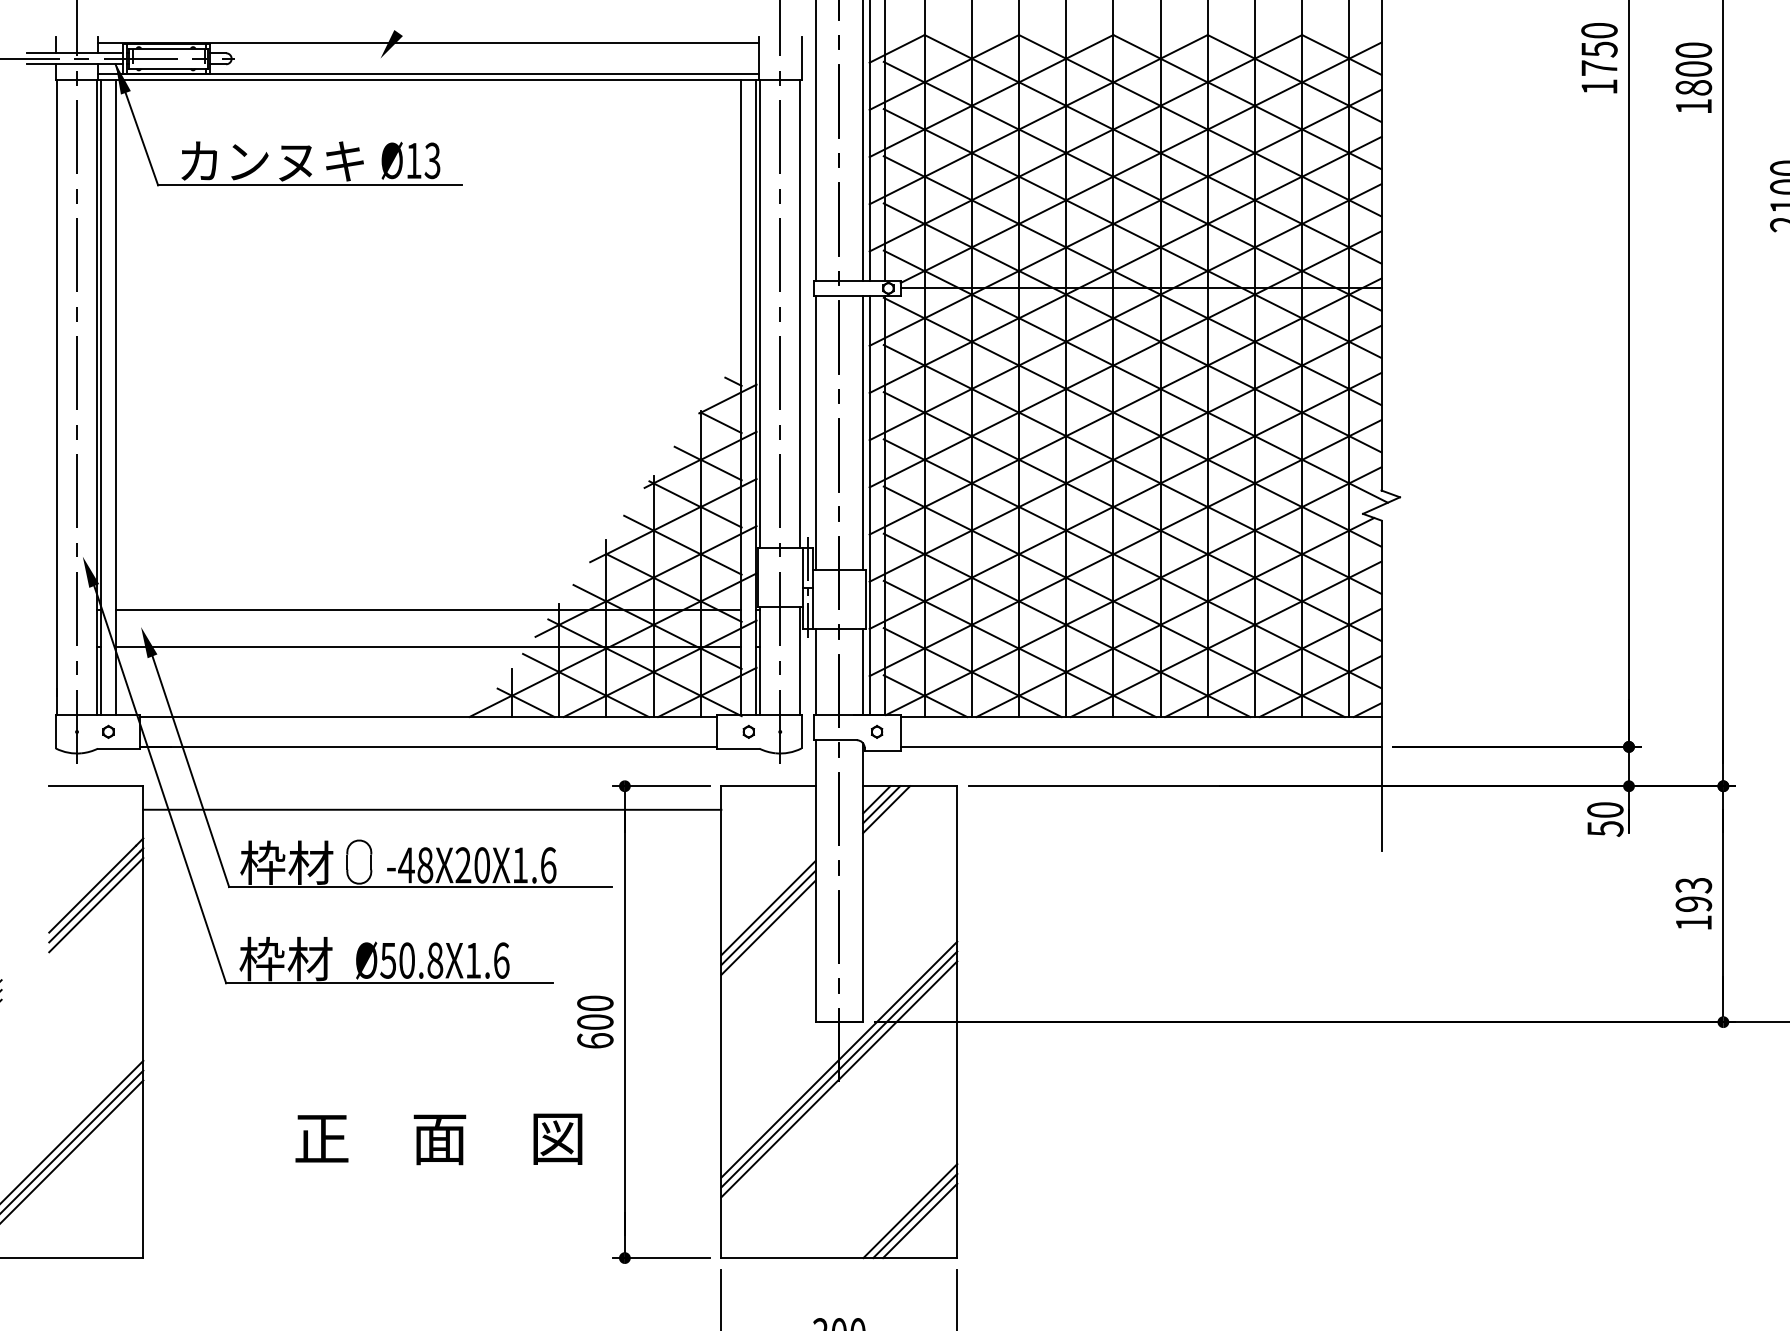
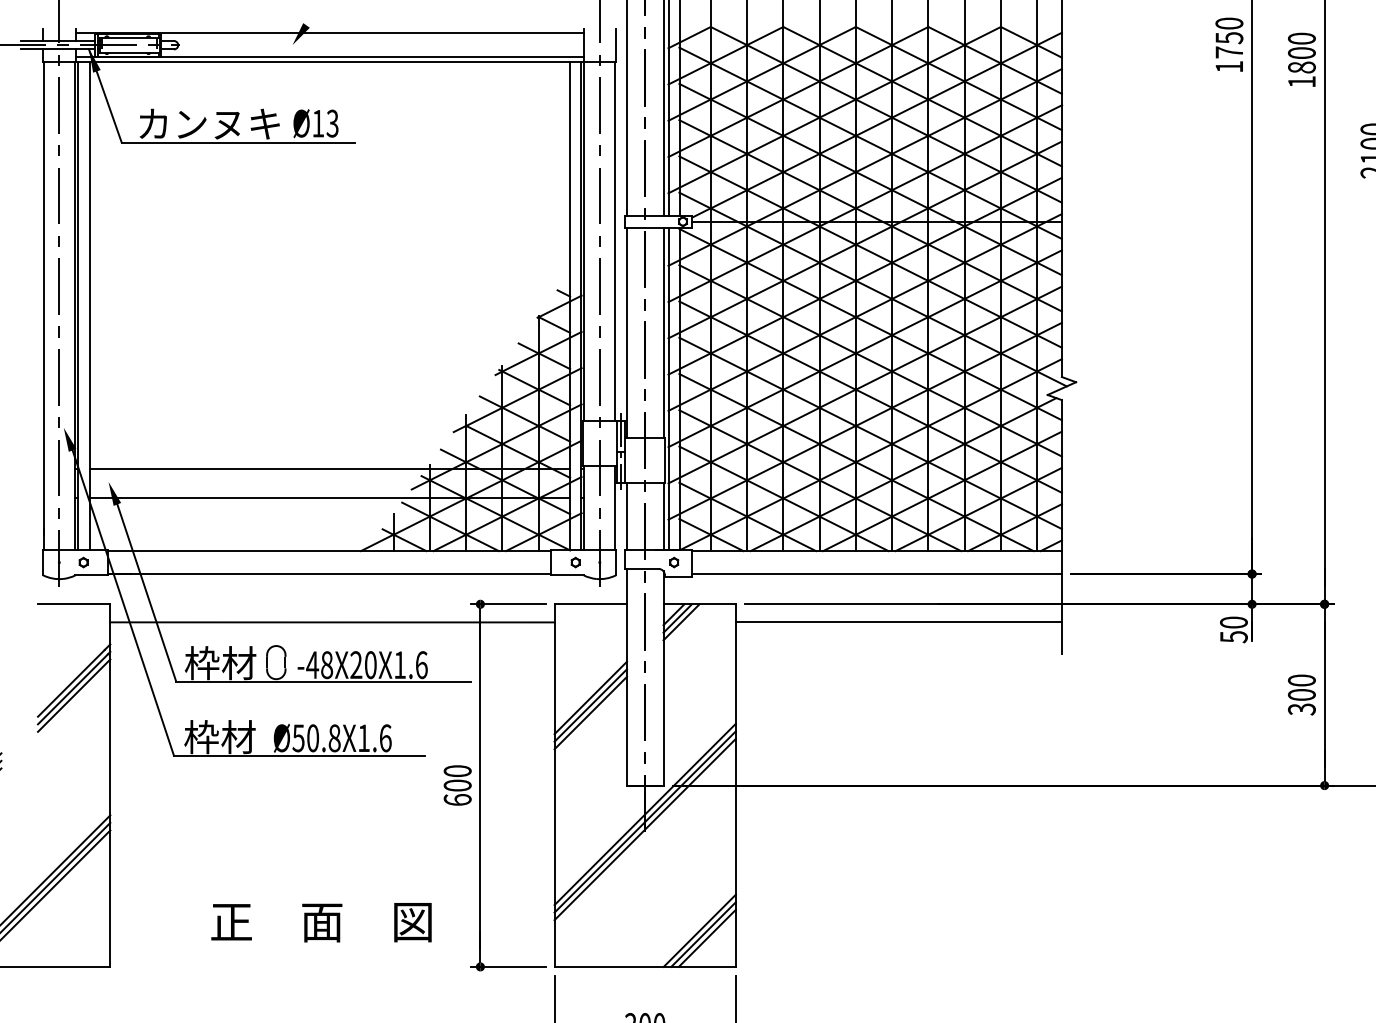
line: (1168, 809) -> (898, 622), added
text: (1693, 903) -> (1301, 694), 193 -> 300
text: (438, 1139) -> (321, 922), moved

